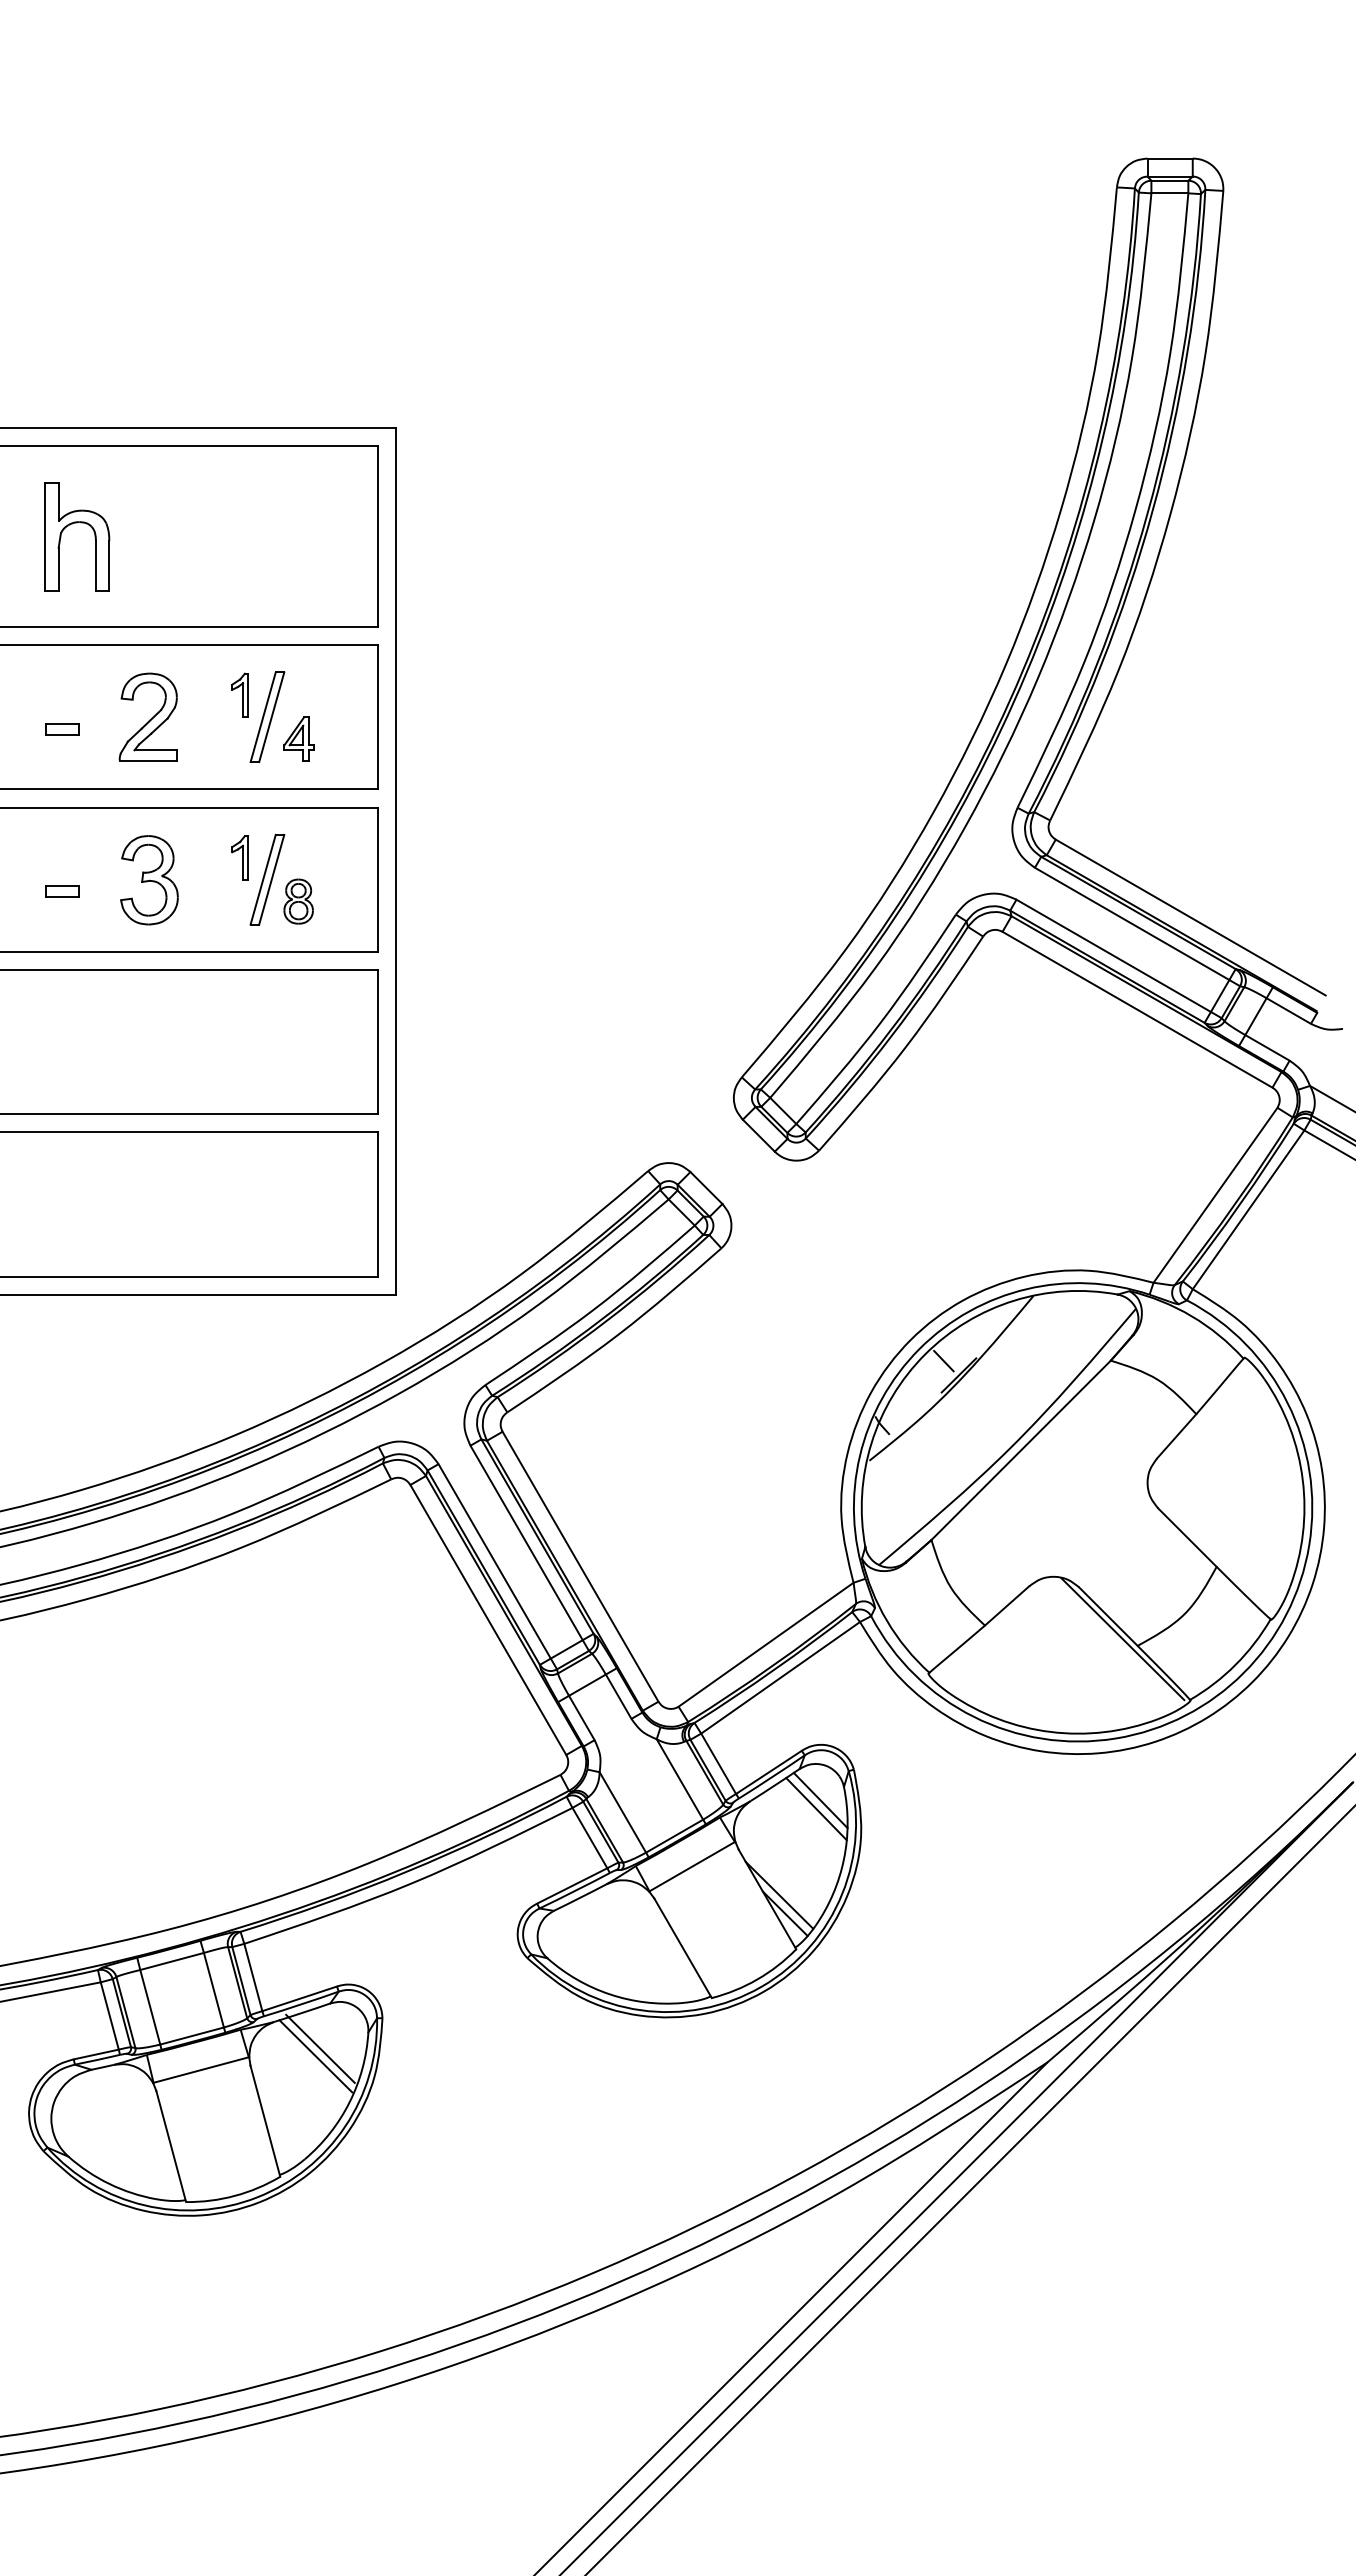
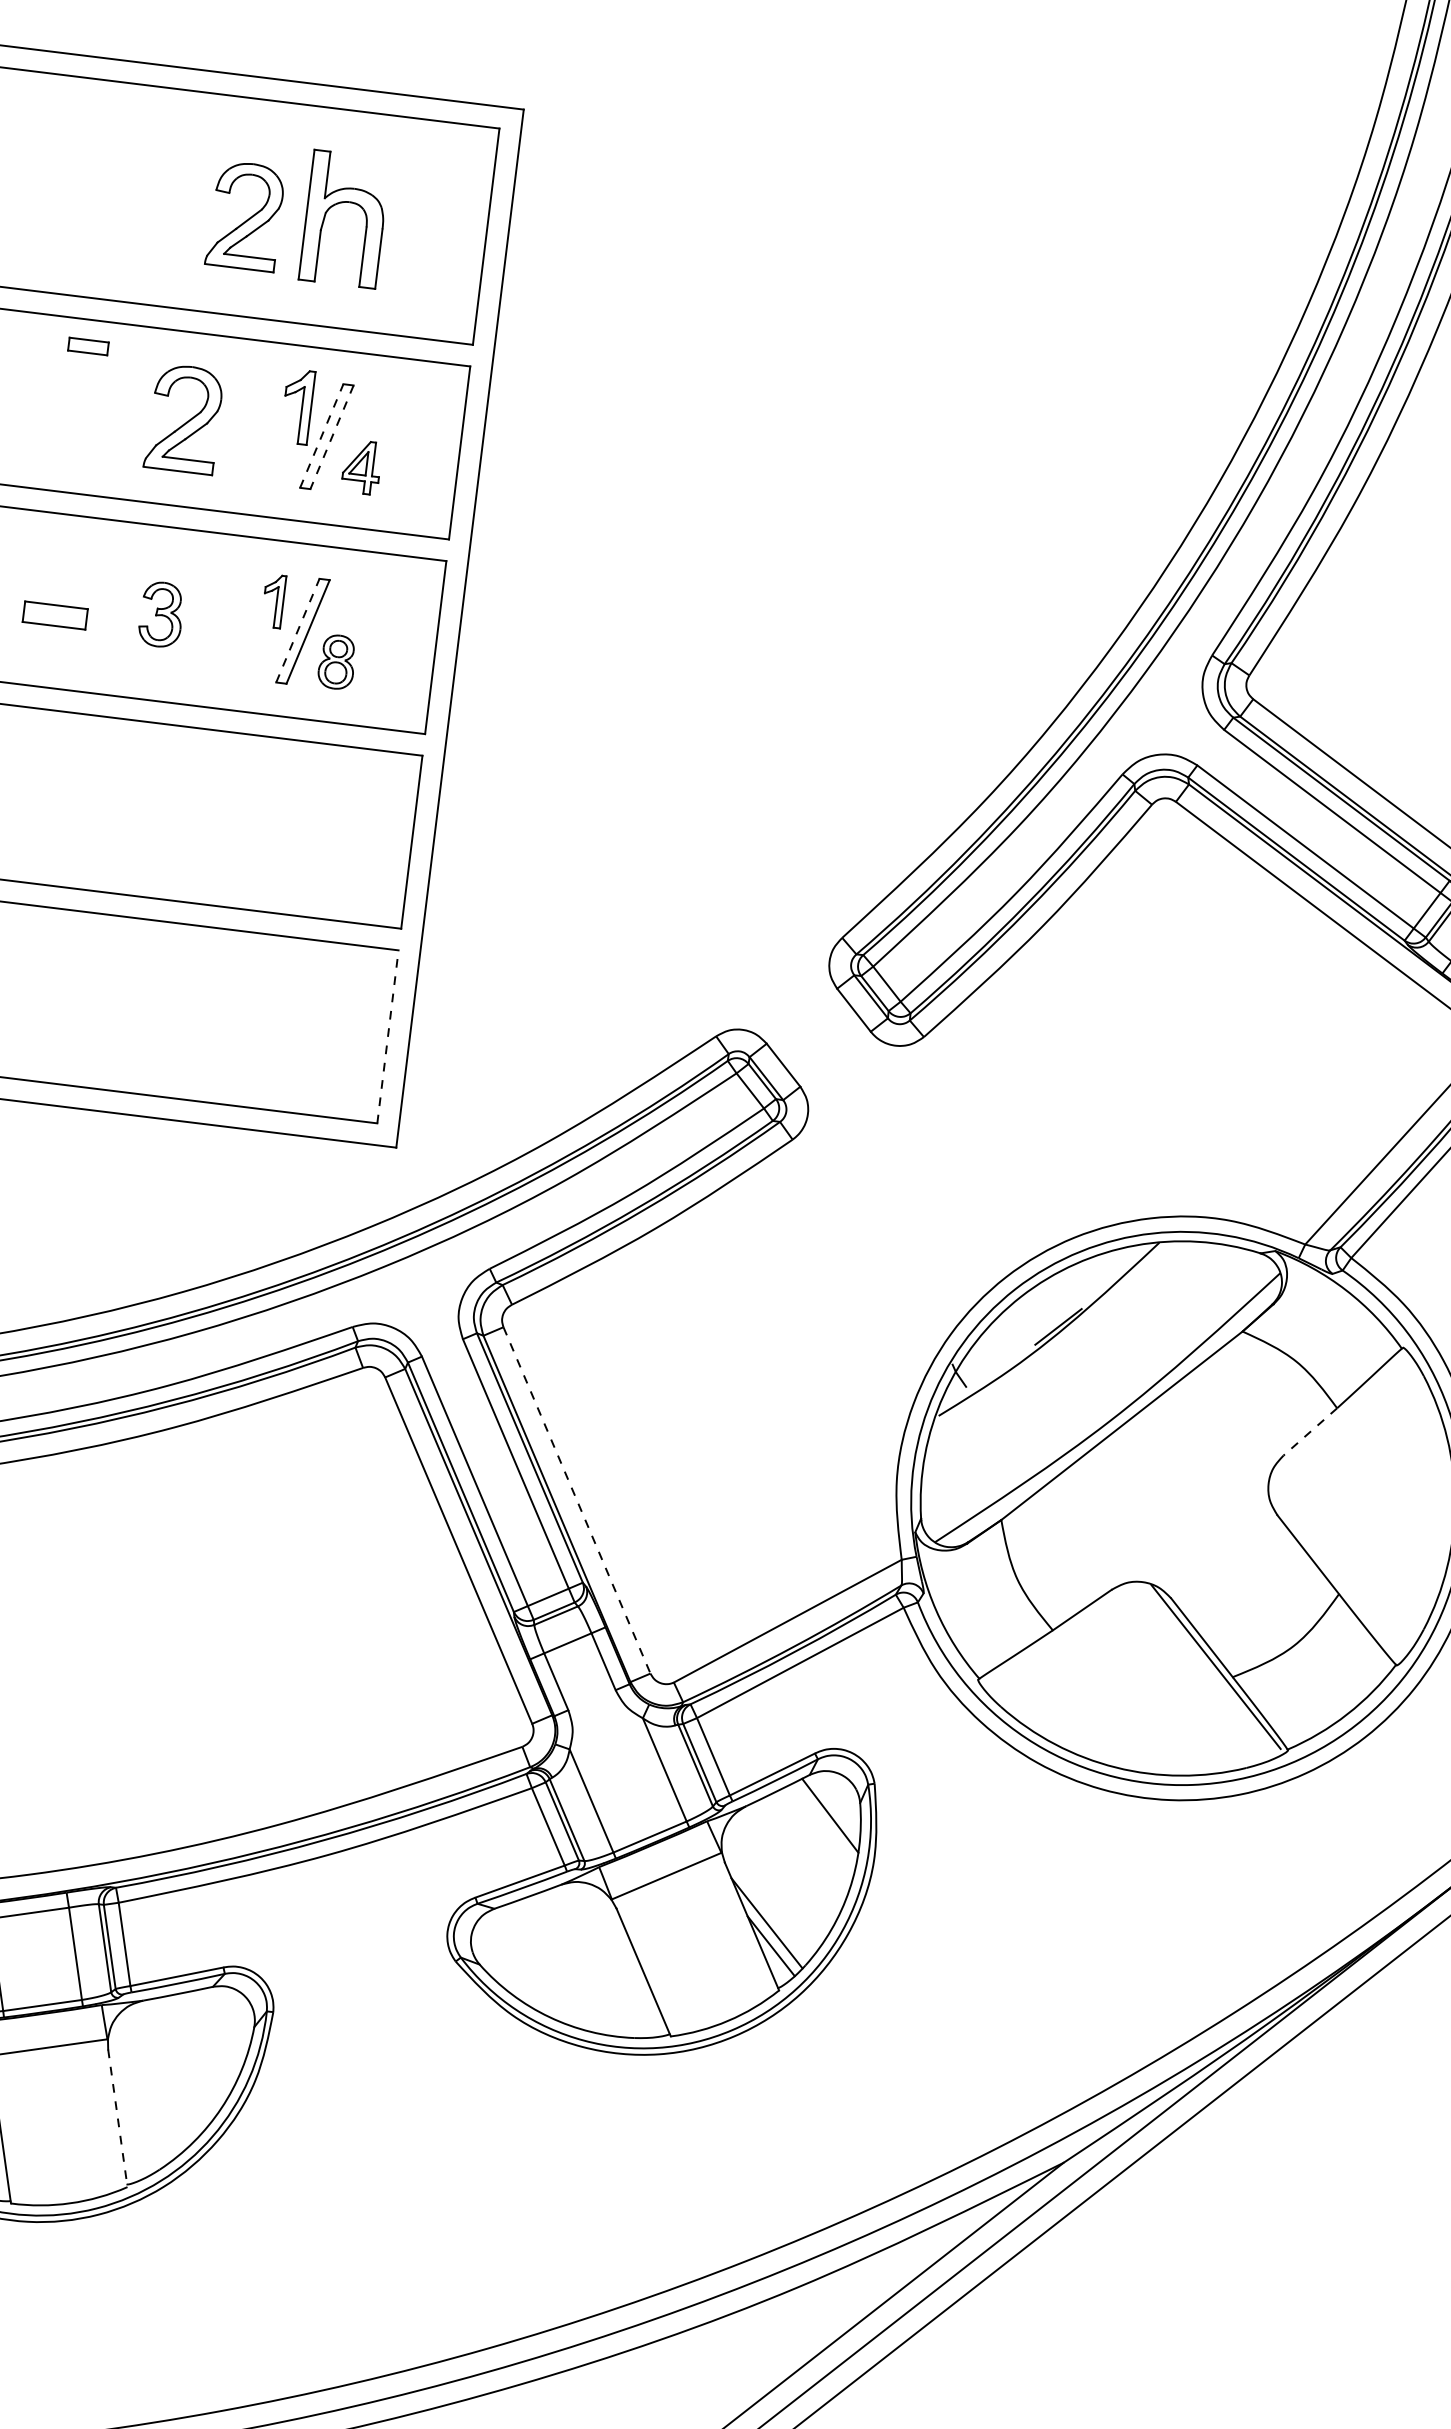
part: (77, 523) -> (347, 203), moved
part: (177, 543) -> (244, 215), added
part: (239, 694) -> (296, 405), size x1.4
line: (263, 717) -> (322, 436), solid -> dashed
line: (271, 717) -> (331, 437), solid -> dashed
part: (62, 729) -> (88, 346), moved
line: (263, 879) -> (298, 630), solid -> dashed
part: (149, 880) -> (161, 614), size x0.6
part: (62, 891) -> (55, 615), size x1.6
line: (378, 1204) -> (388, 1036), solid -> dashed
line: (943, 1361) -> (1042, 1307), removed
line: (1176, 1436) -> (1310, 1432), solid -> dashed
line: (580, 1566) -> (576, 1500), solid -> dashed
line: (816, 1809) -> (823, 1825), removed
line: (320, 2048) -> (194, 2039), removed
line: (315, 2056) -> (187, 2048), removed
line: (265, 2121) -> (117, 2118), solid -> dashed

